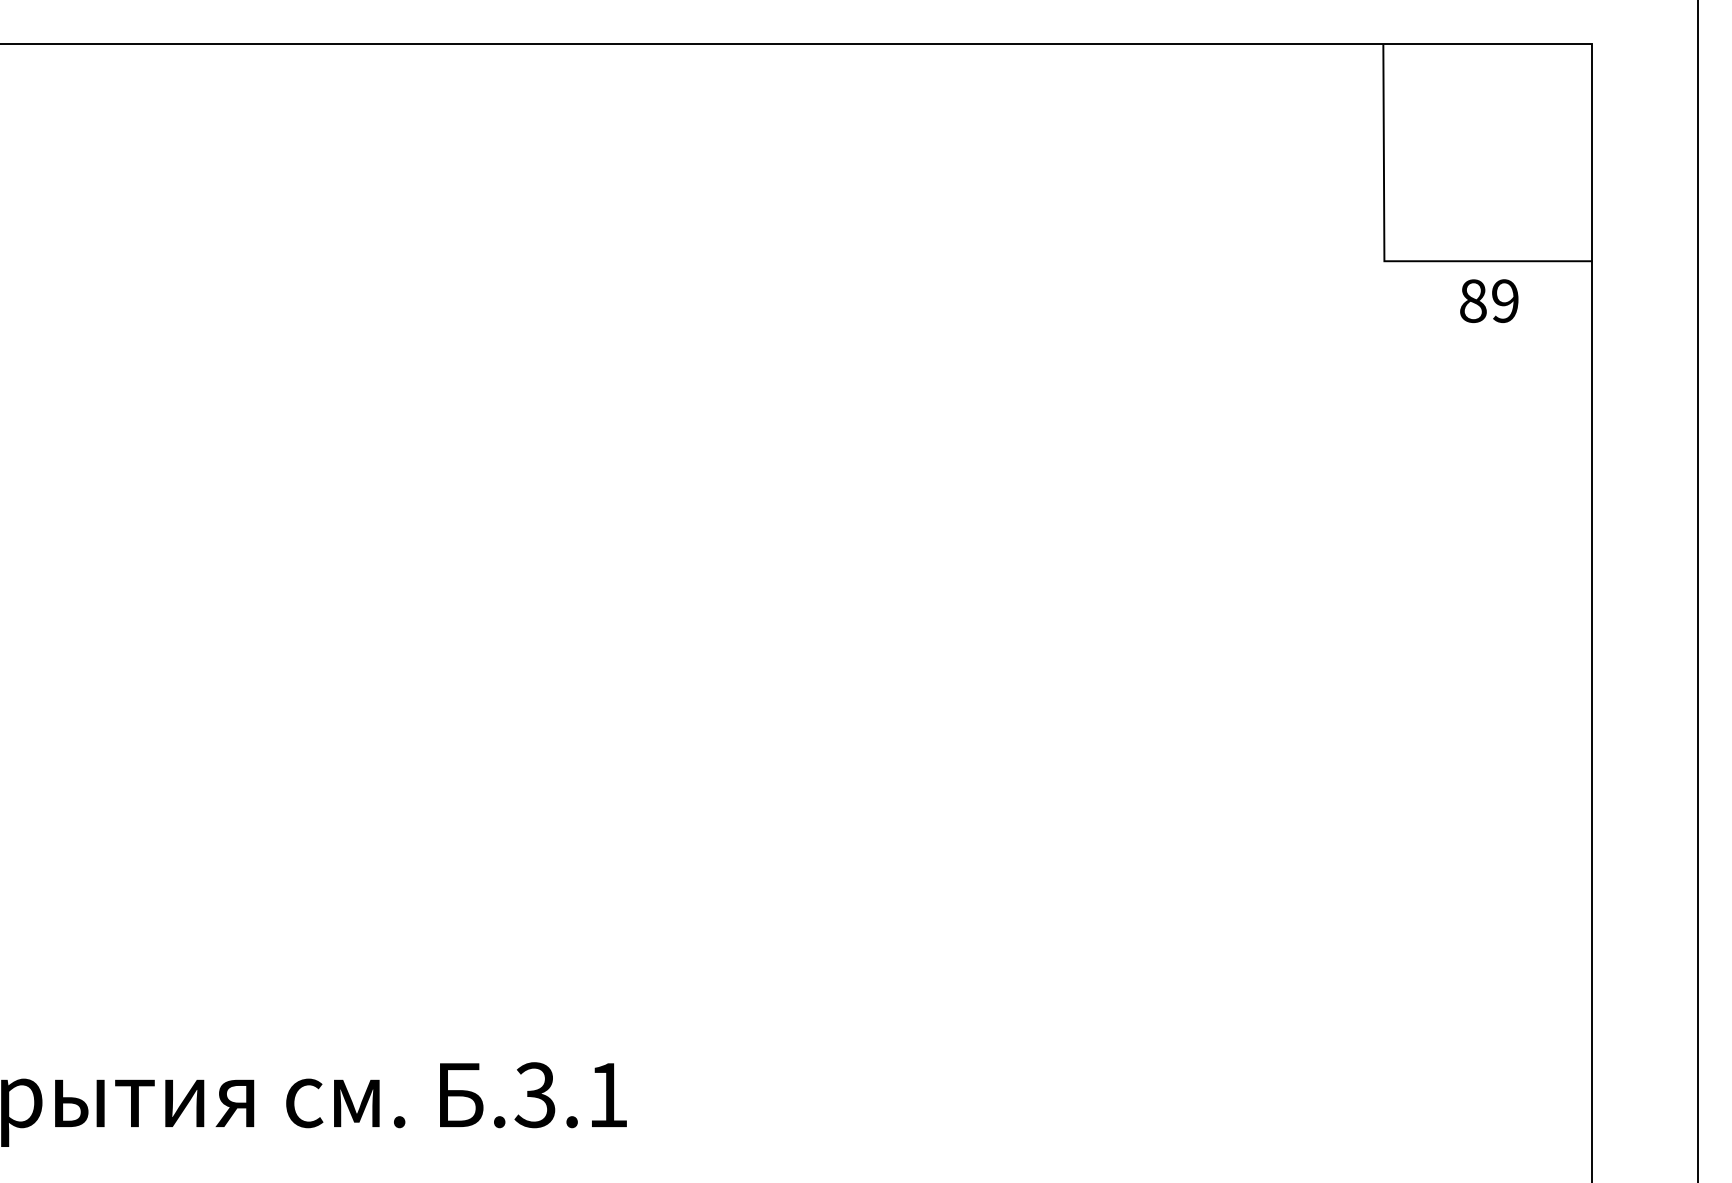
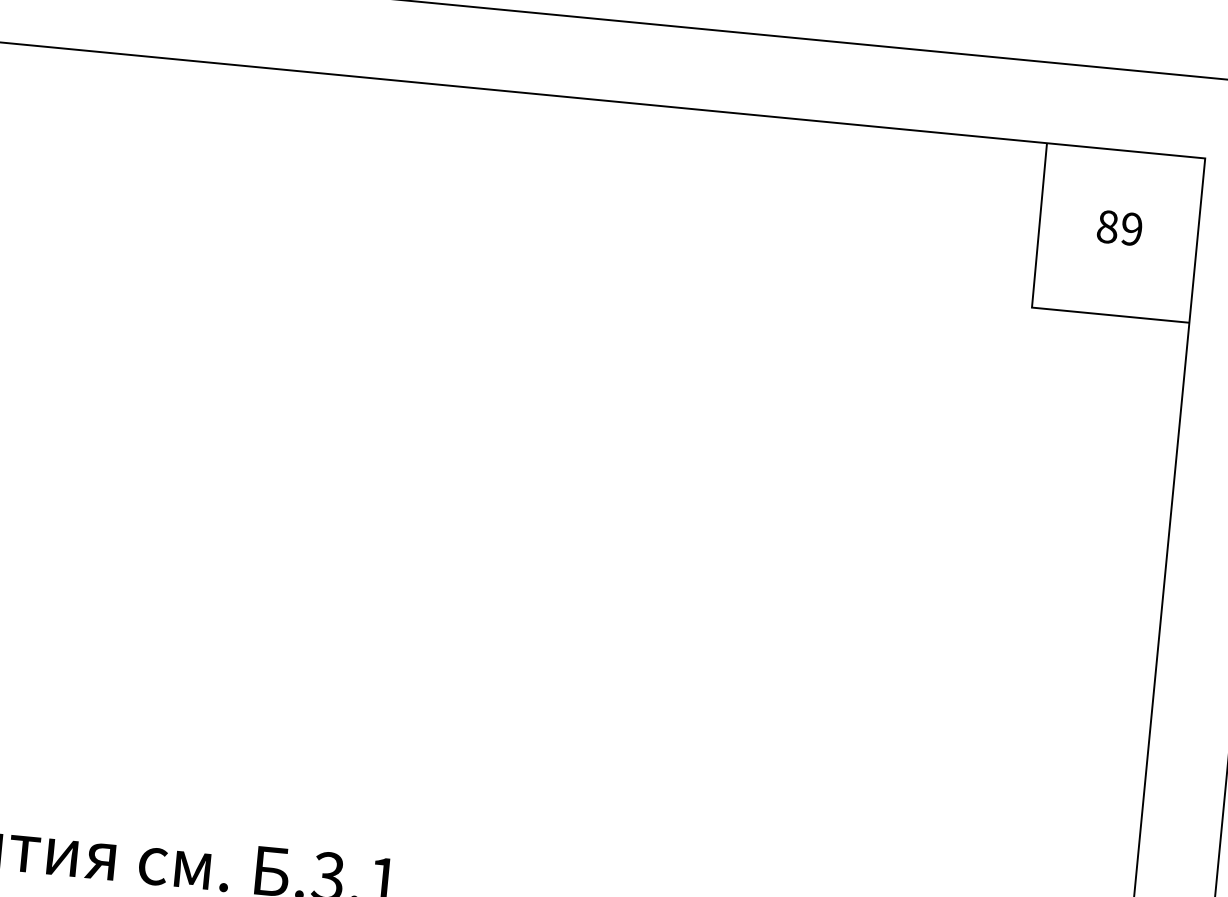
text: (1489, 300) -> (1119, 227), moved

